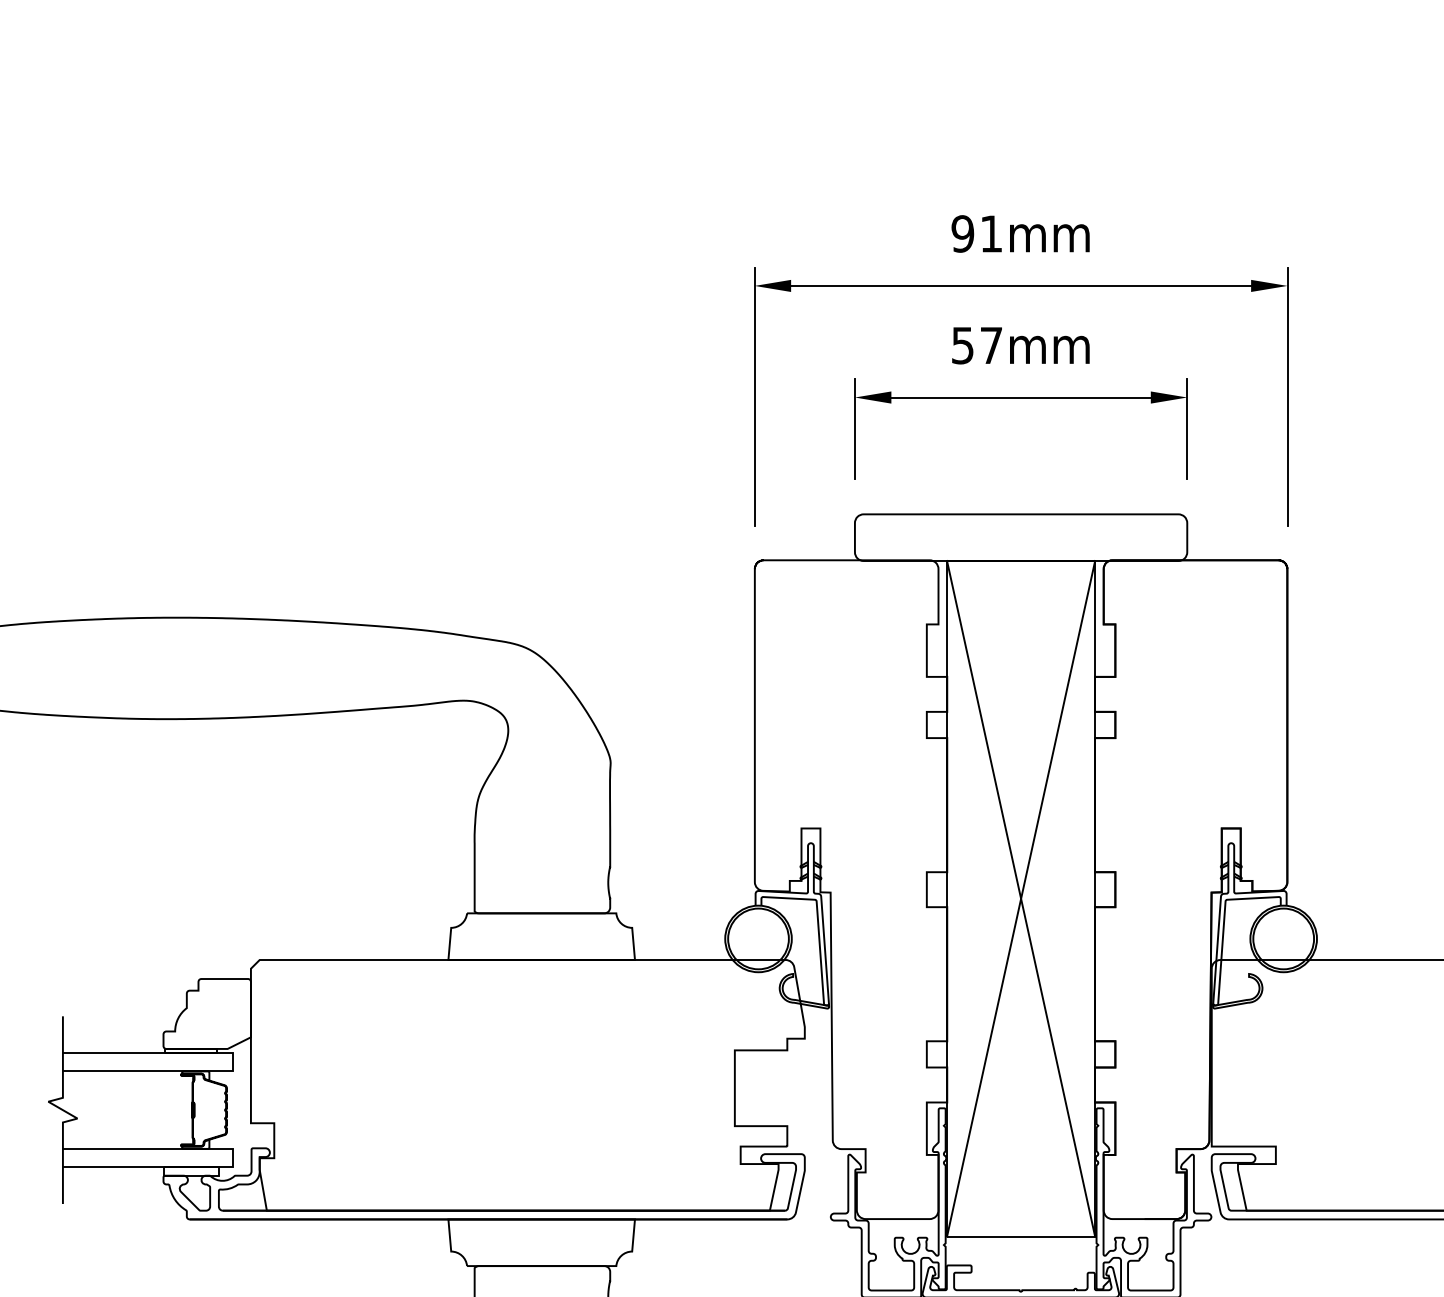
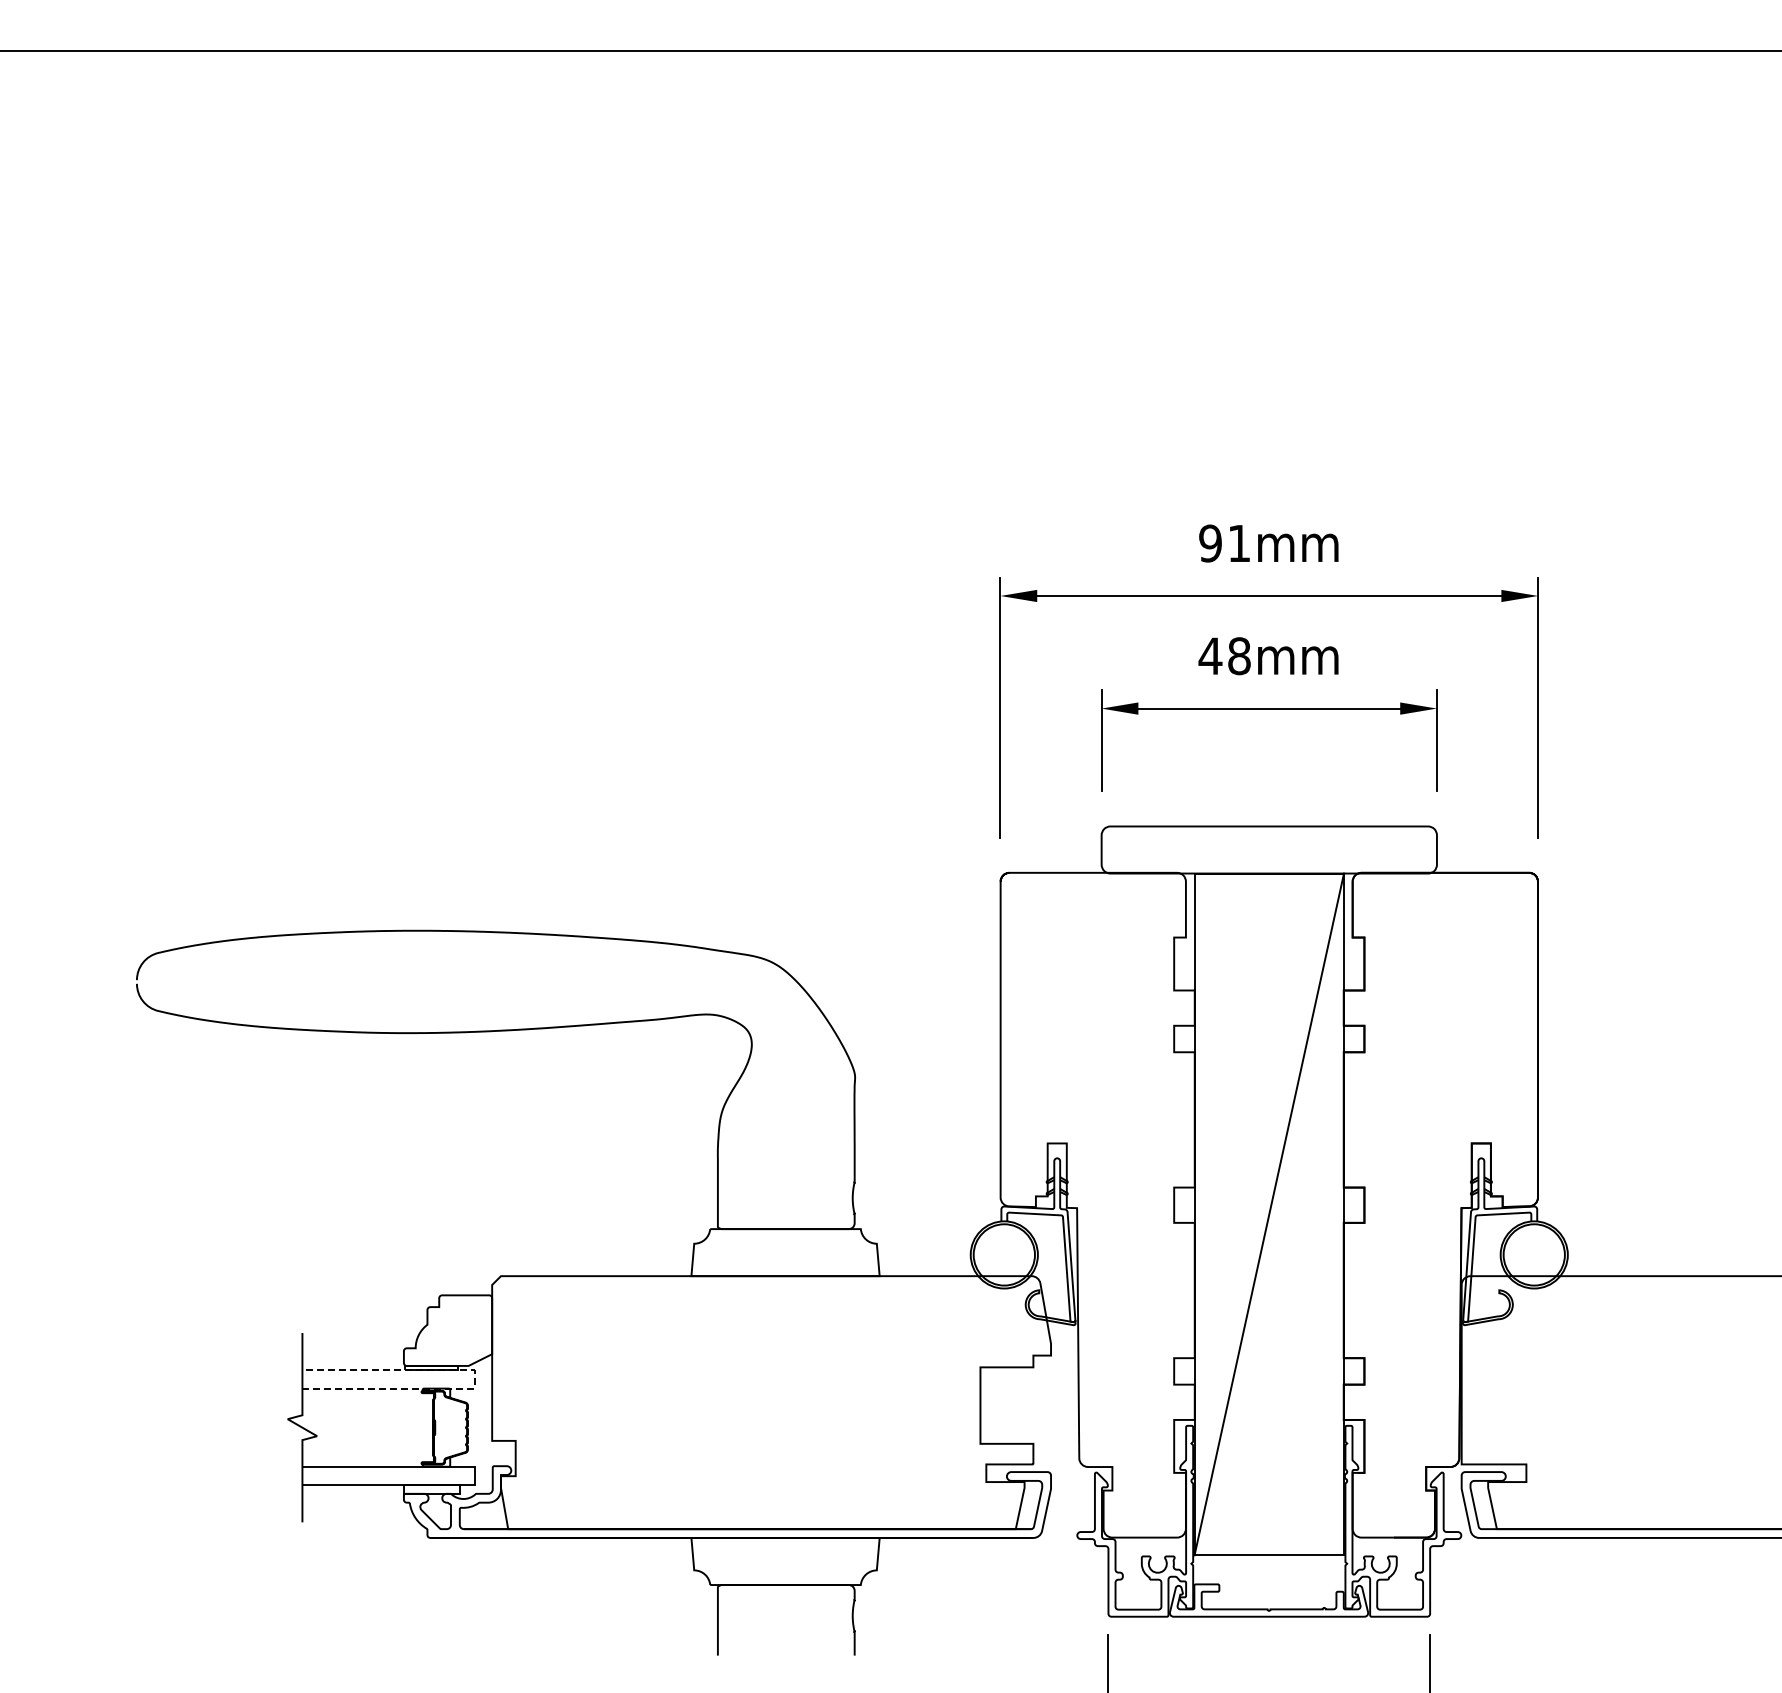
text: (976, 345) -> (1224, 656), 57mm -> 48mm
line: (1021, 898) -> (1269, 1214), removed
line: (233, 1061) -> (474, 1378), solid -> dashed

